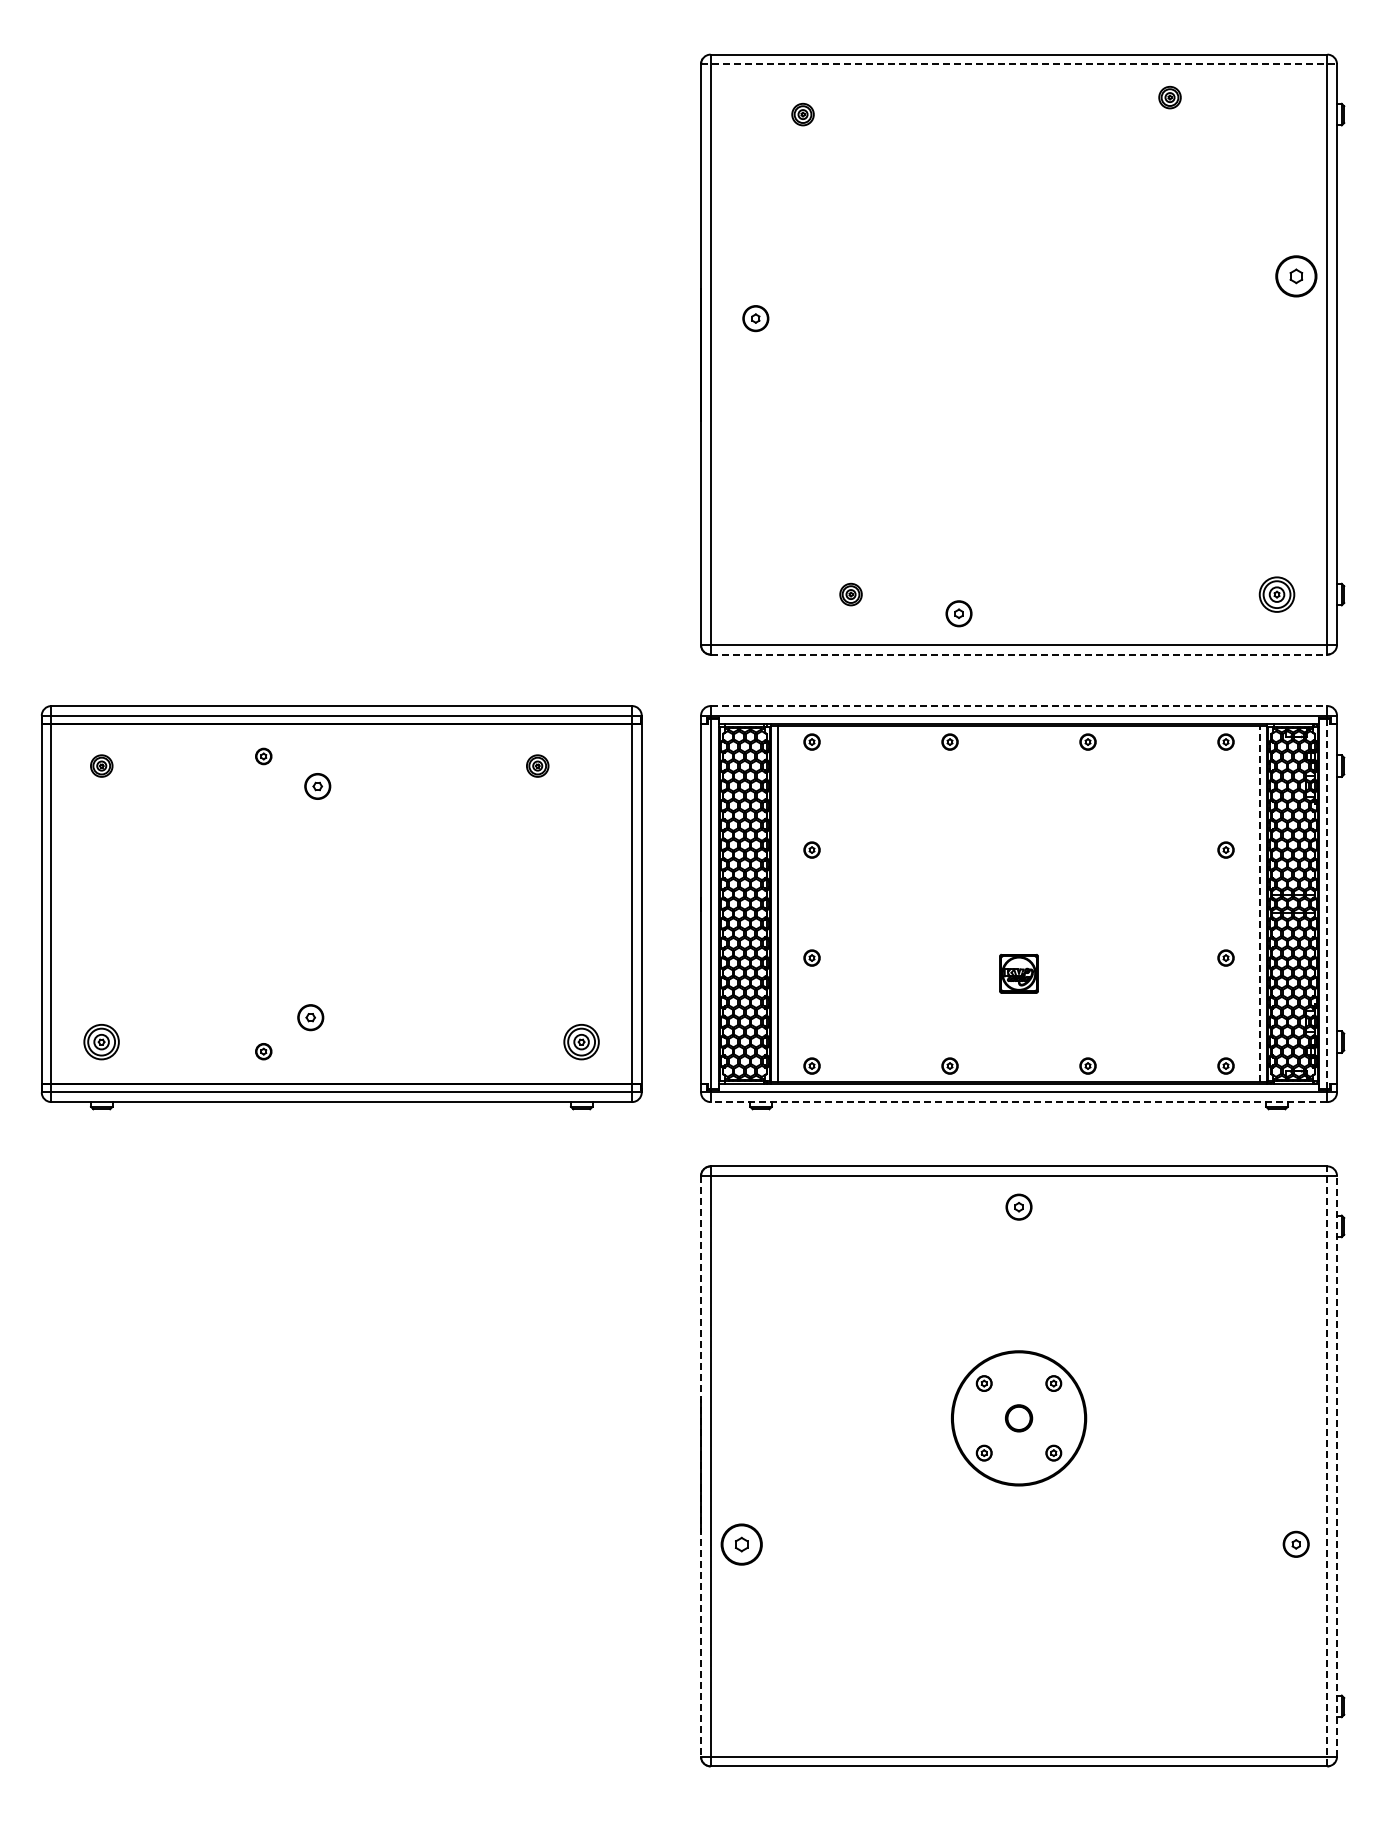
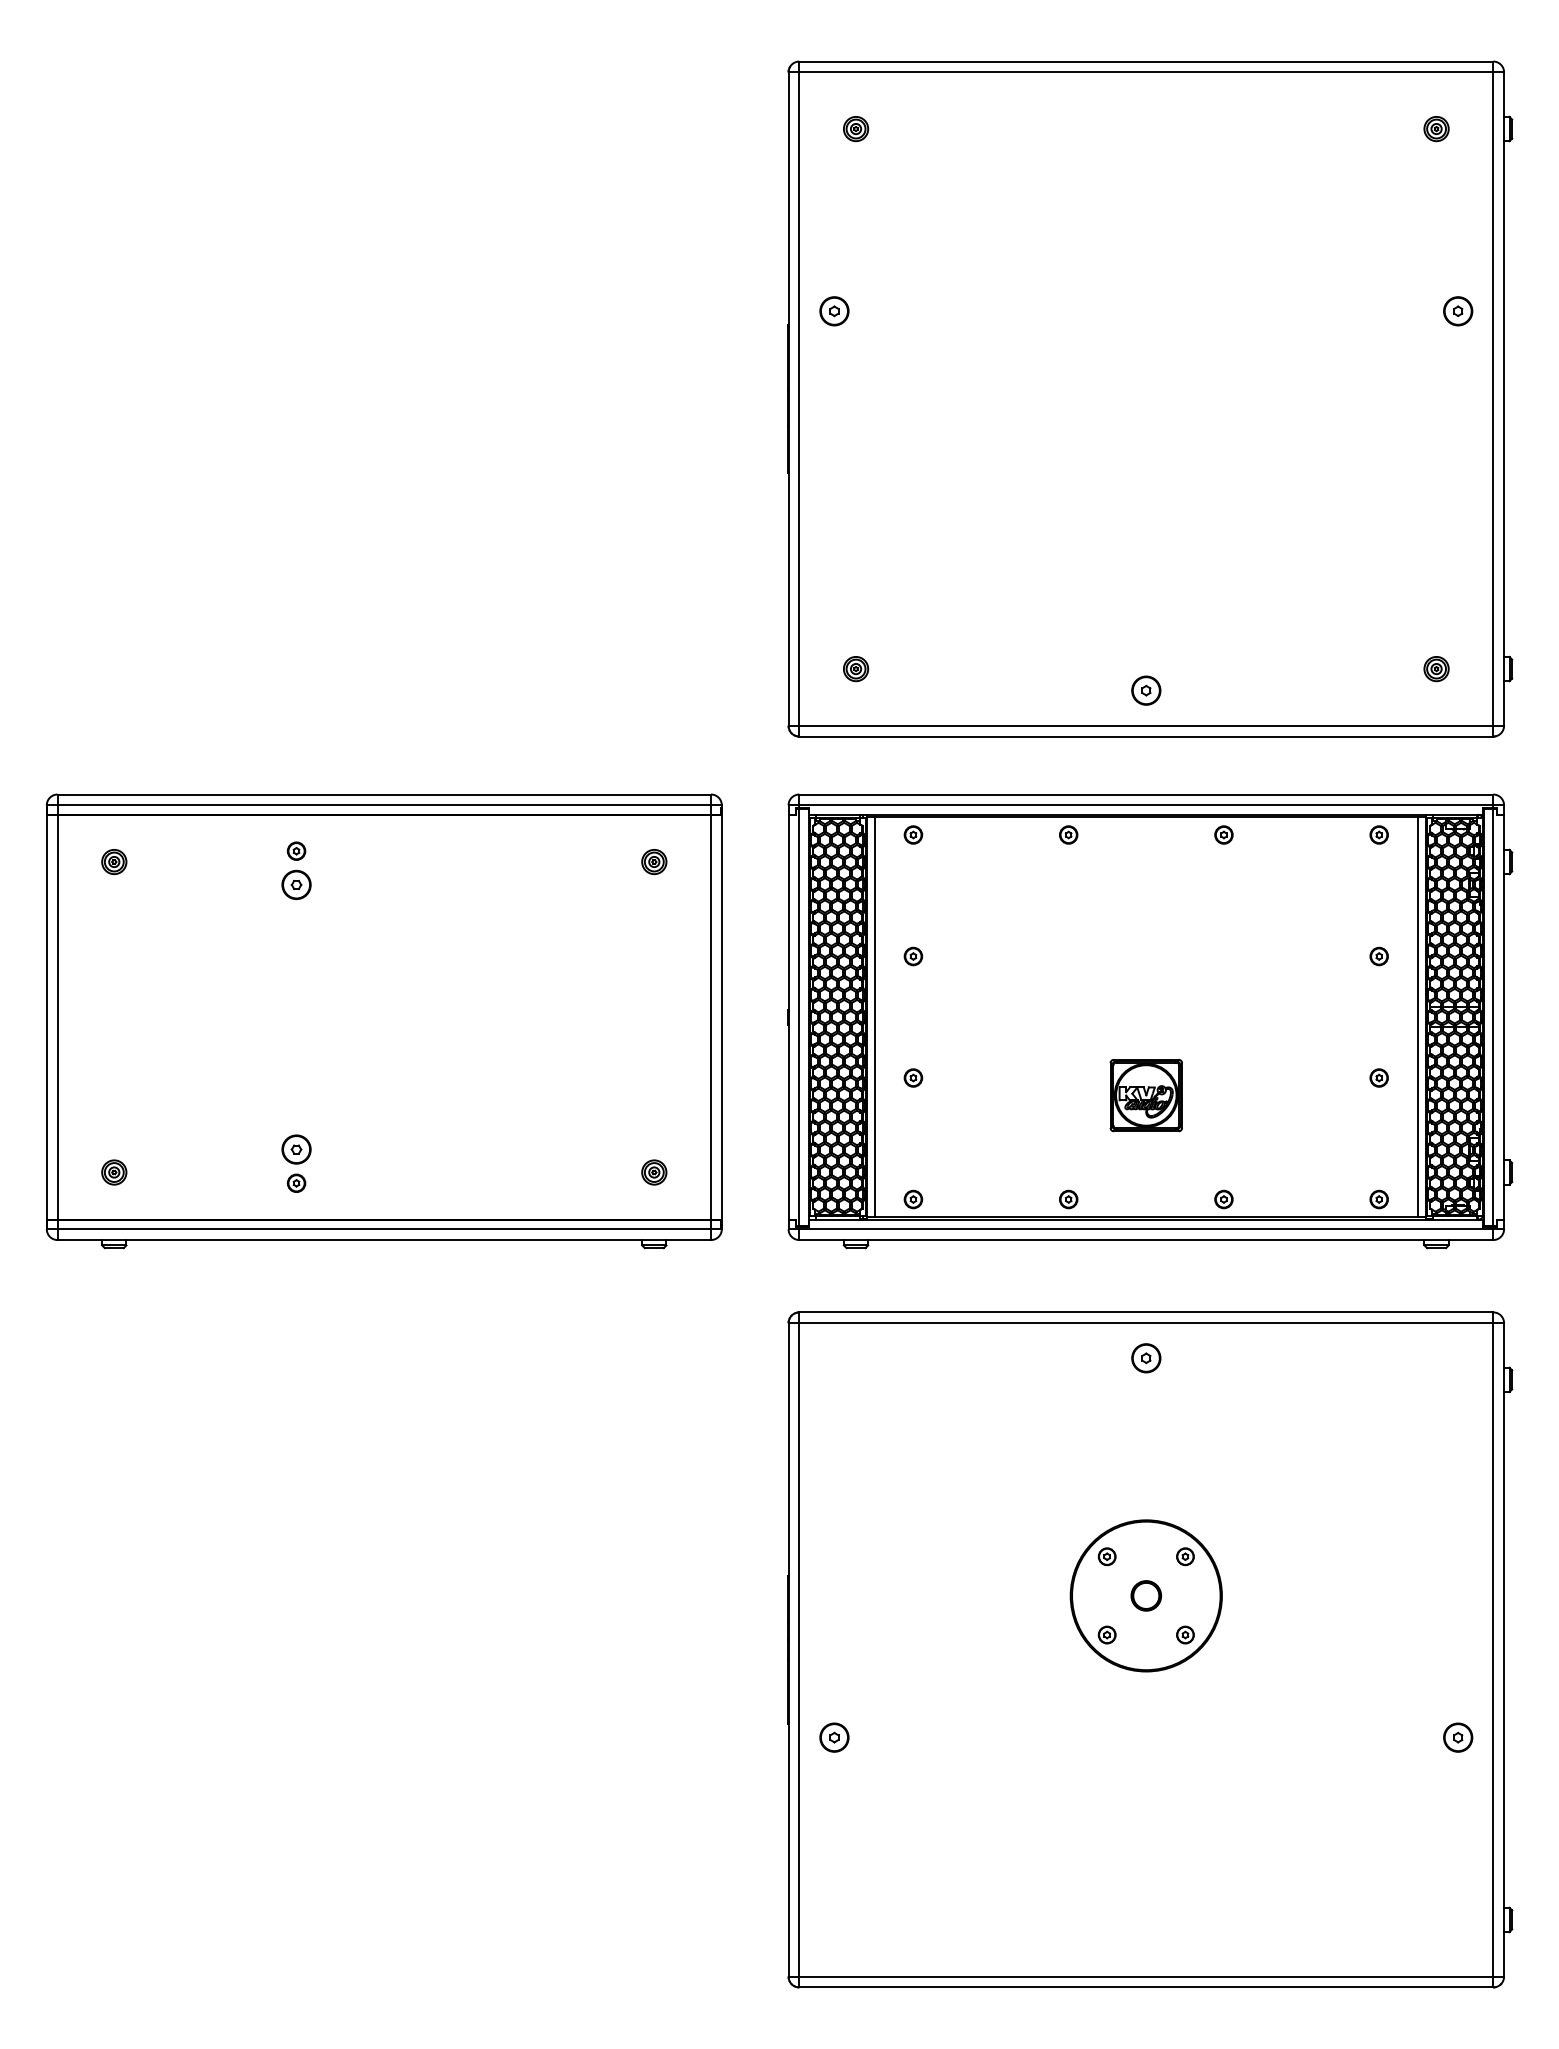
line: (1019, 64) -> (1146, 72), dashed -> solid
part: (1169, 97) -> (1435, 128), moved
part: (802, 114) -> (855, 128), moved
part: (1295, 276) -> (1457, 311), size x0.62
part: (755, 318) -> (834, 311), moved
part: (850, 594) -> (855, 668), moved
part: (1276, 594) -> (1435, 668), size x0.62
part: (958, 613) -> (1145, 690), moved
line: (1019, 654) -> (1146, 736), dashed -> solid
line: (1019, 706) -> (1146, 794), dashed -> solid
part: (537, 765) -> (654, 861), moved
part: (317, 786) -> (296, 884), moved
line: (1260, 904) -> (1417, 1017), dashed -> solid
line: (1327, 904) -> (1493, 1017), dashed -> solid
part: (1018, 973) -> (1145, 1095), size x1.67
part: (310, 1017) -> (296, 1149), moved
part: (101, 1041) -> (114, 1171), size x0.62
part: (581, 1041) -> (654, 1171), size x0.62
line: (1018, 1102) -> (1145, 1240), dashed -> solid
line: (1337, 1465) -> (1504, 1648), dashed -> solid
line: (701, 1466) -> (789, 1650), dashed -> solid
line: (1327, 1466) -> (1493, 1650), dashed -> solid
part: (741, 1543) -> (834, 1736), size x0.62

